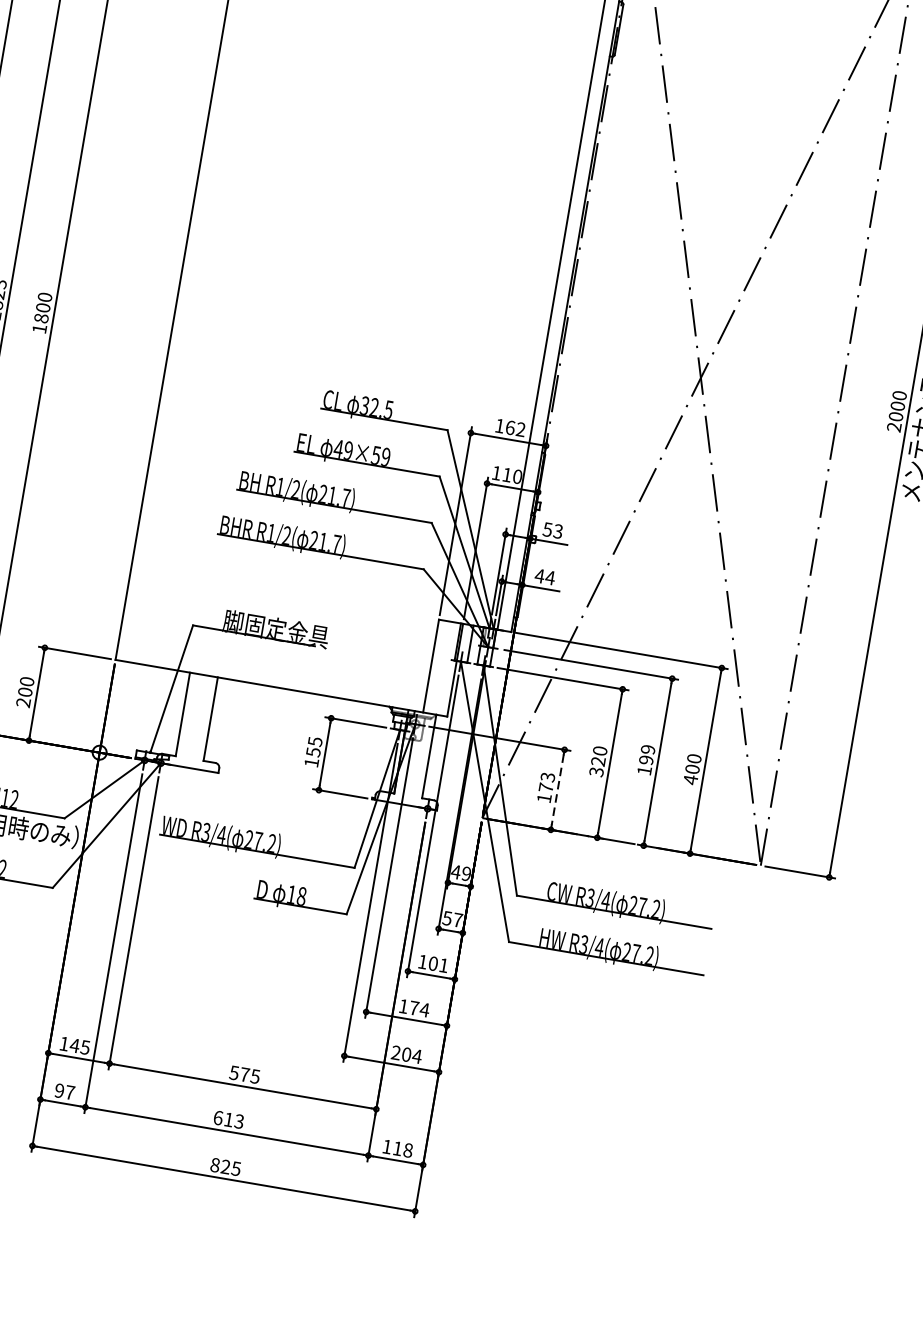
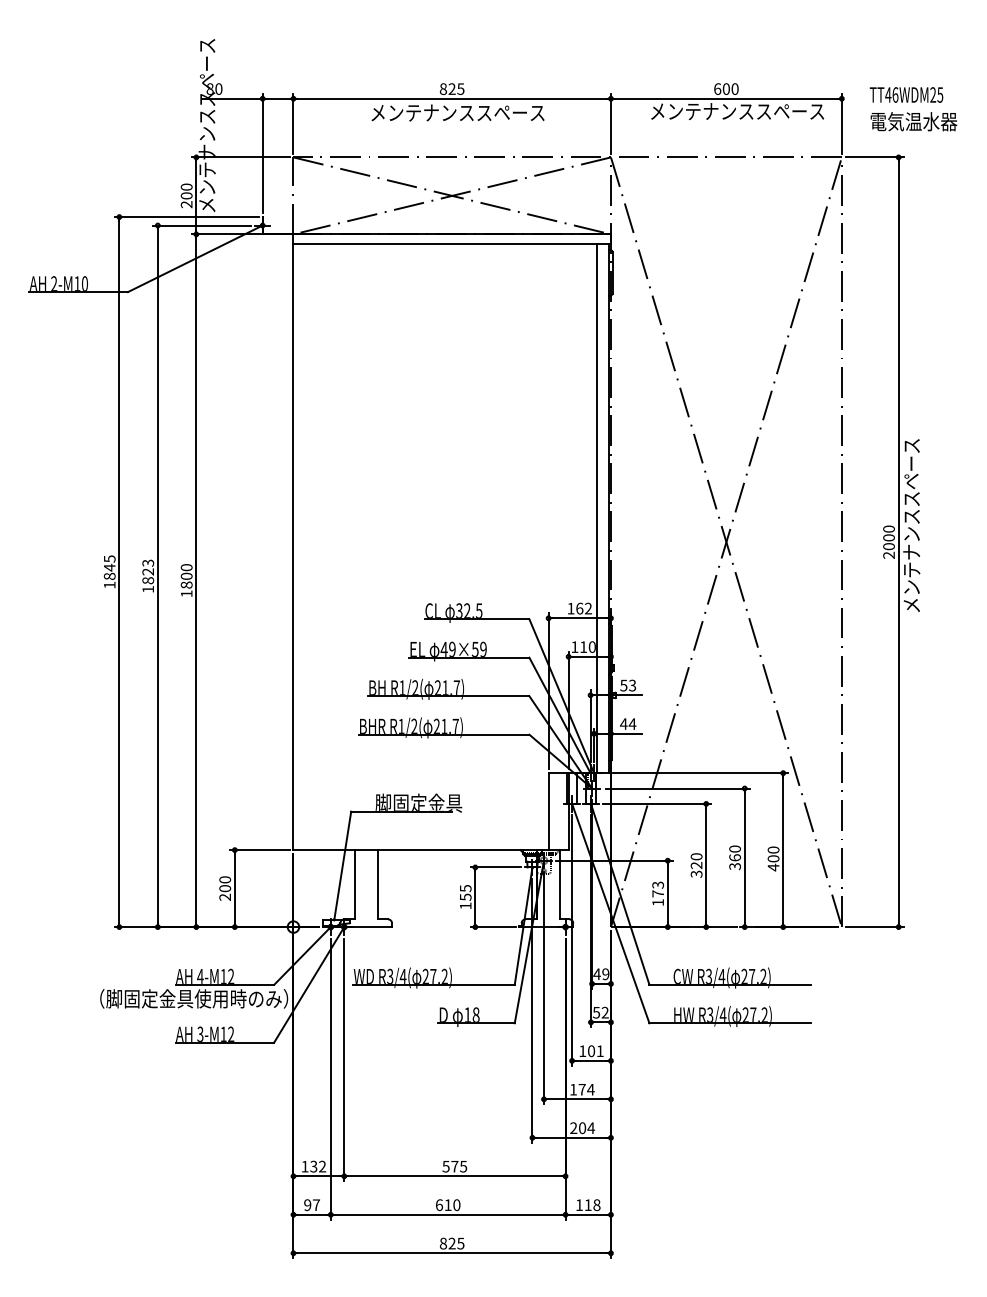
text: (645, 759) -> (734, 857), 199 -> 360
line: (557, 790) -> (667, 894), dashed -> solid
text: (457, 919) -> (604, 1012), 57 -> 52
text: (79, 1046) -> (317, 1166), 145 -> 132
text: (239, 1120) -> (456, 1204), 613 -> 610

